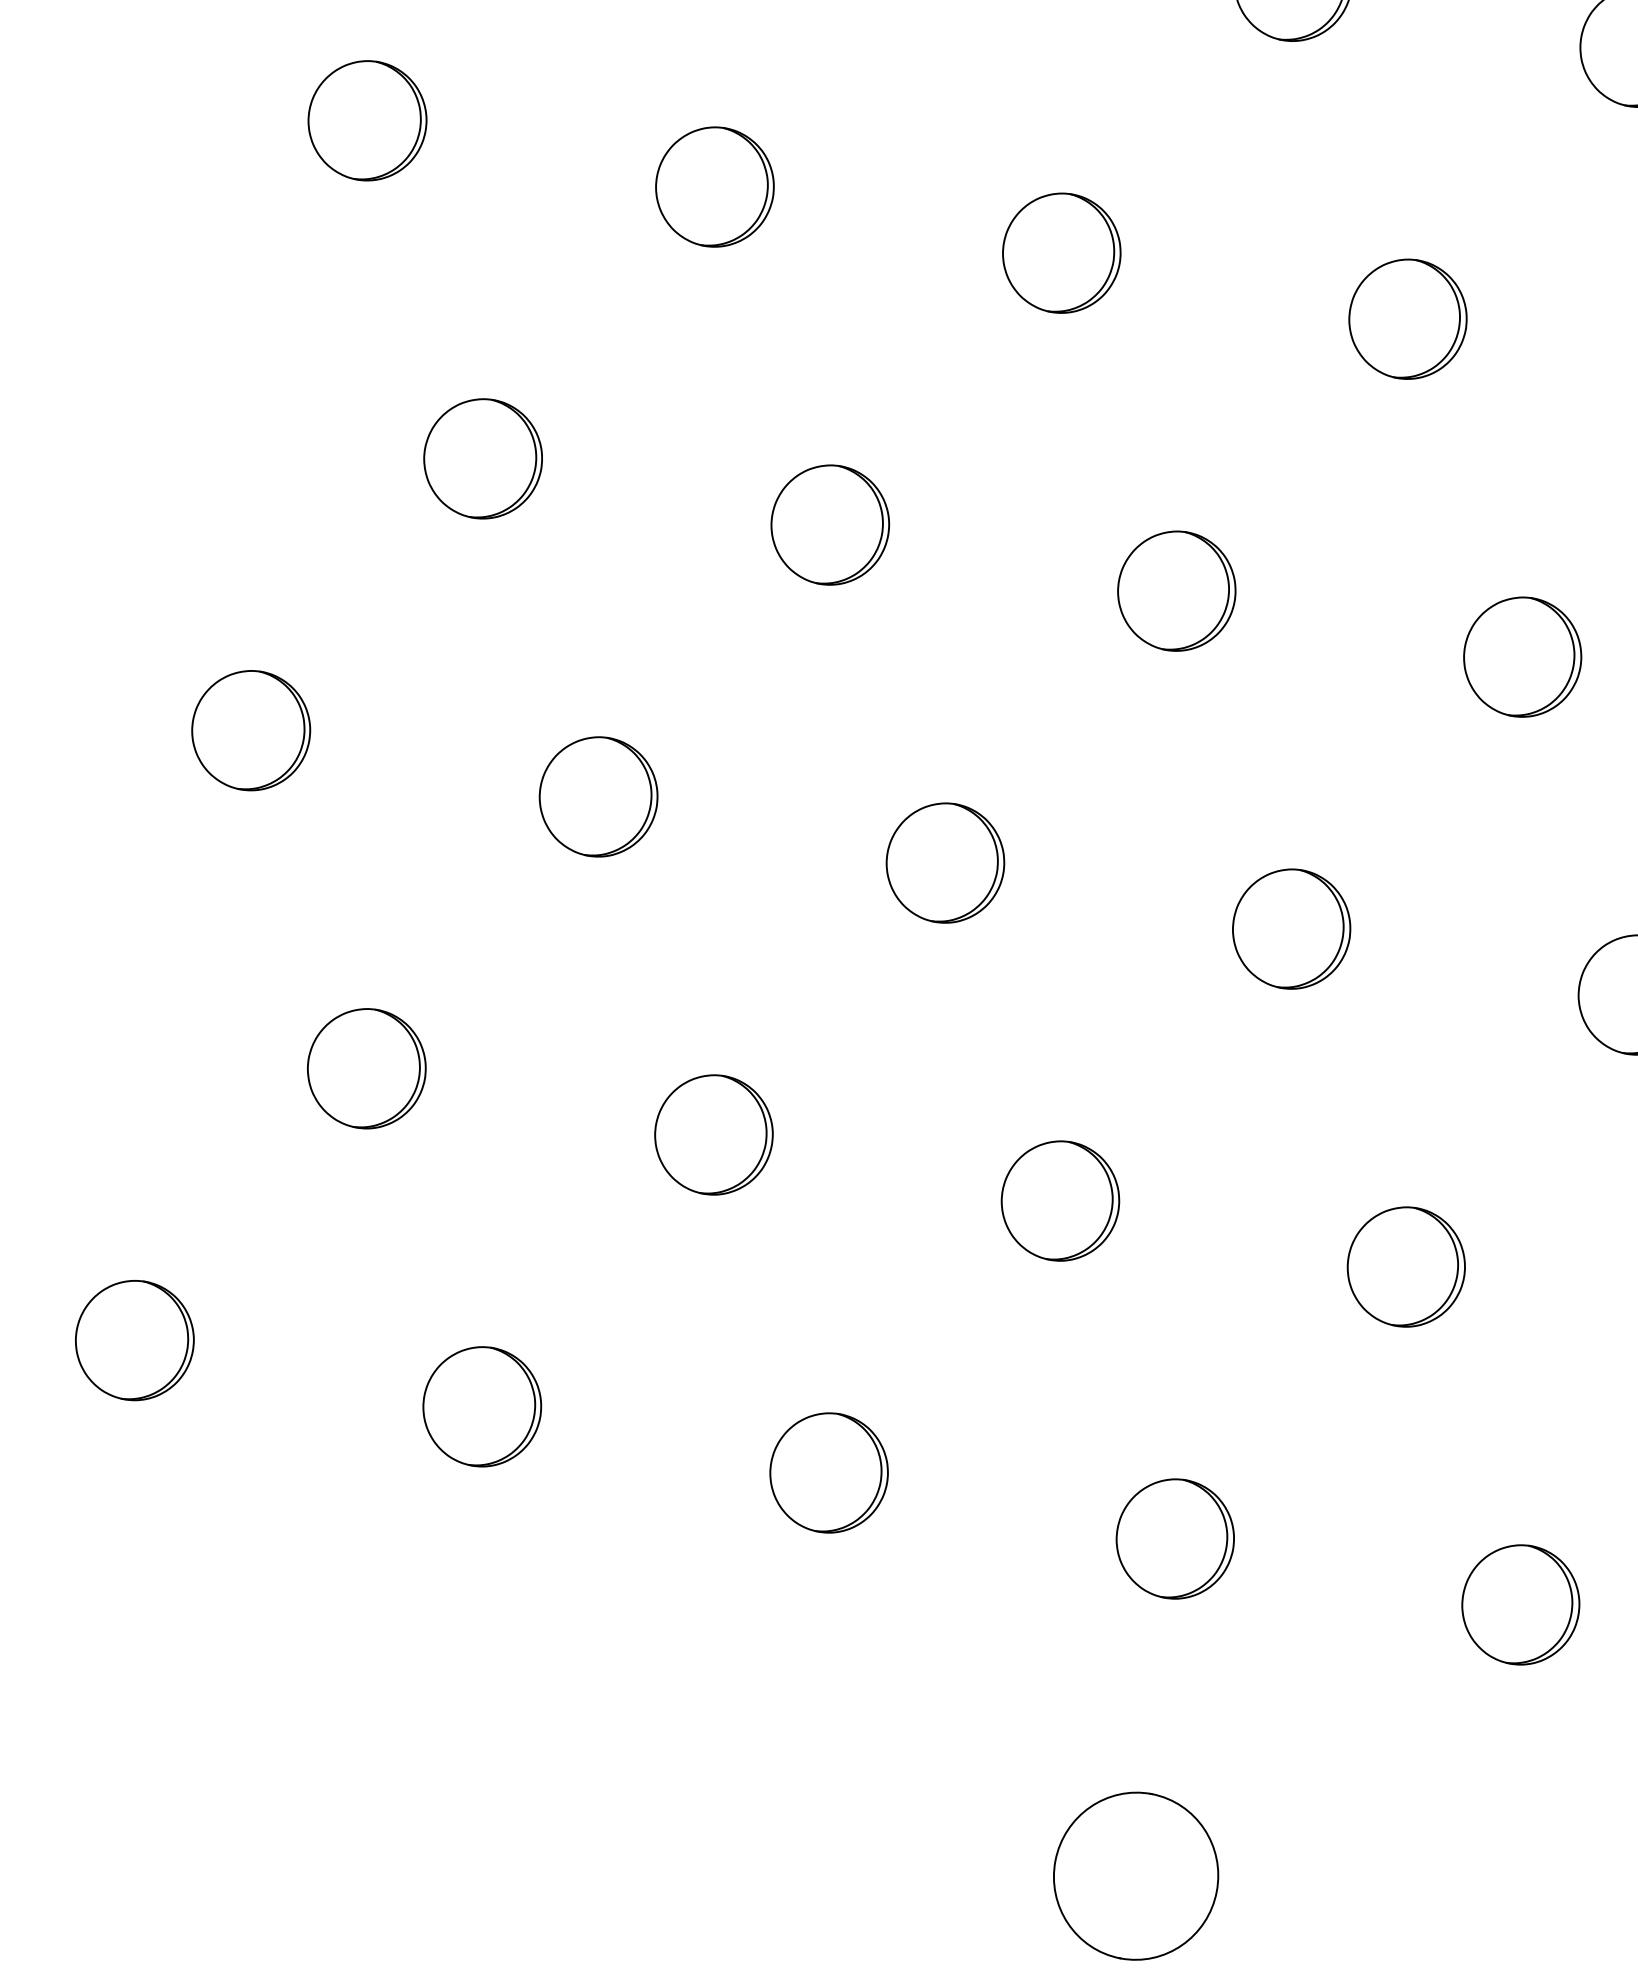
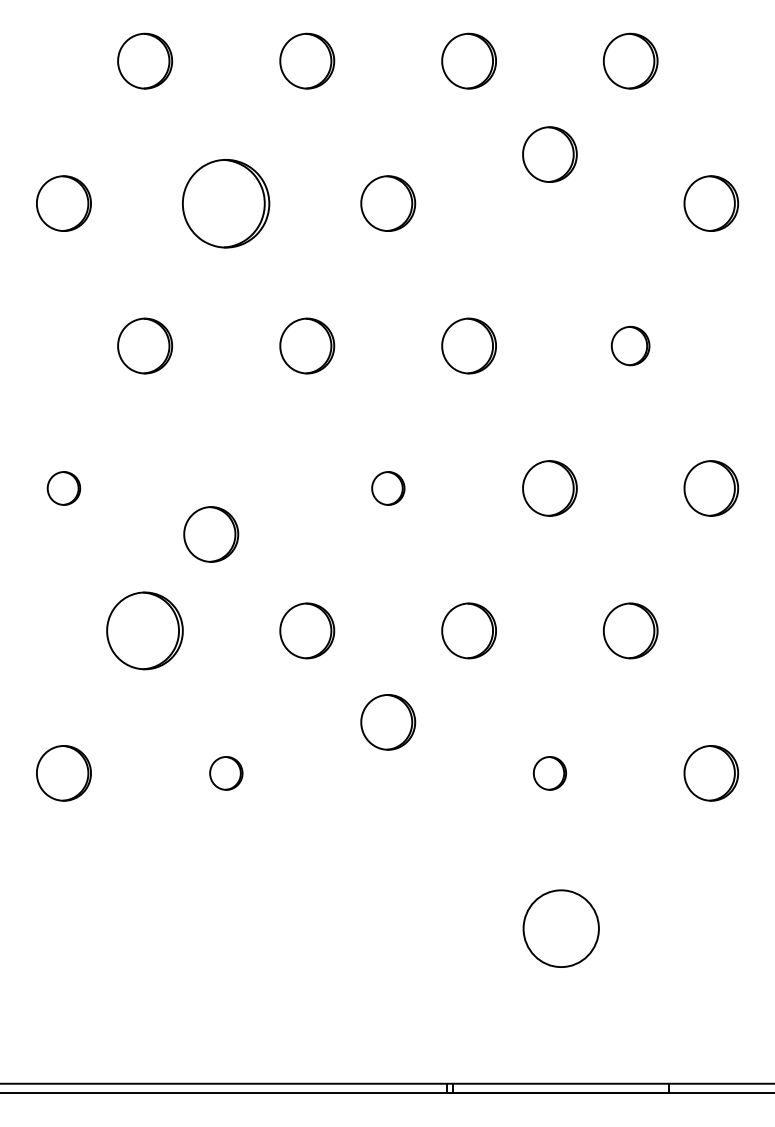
part: (715, 186) -> (226, 203), size x1.6
part: (1407, 318) -> (549, 154), moved
part: (1522, 655) -> (630, 345), size x0.7
part: (250, 730) -> (63, 488), size x0.6
part: (599, 797) -> (211, 534), moved
part: (946, 863) -> (388, 488), size x0.6
part: (367, 1067) -> (145, 630), size x1.4
part: (482, 1407) -> (226, 773), size x0.6
part: (829, 1473) -> (388, 722), moved
part: (1174, 1539) -> (549, 773), size x0.6

